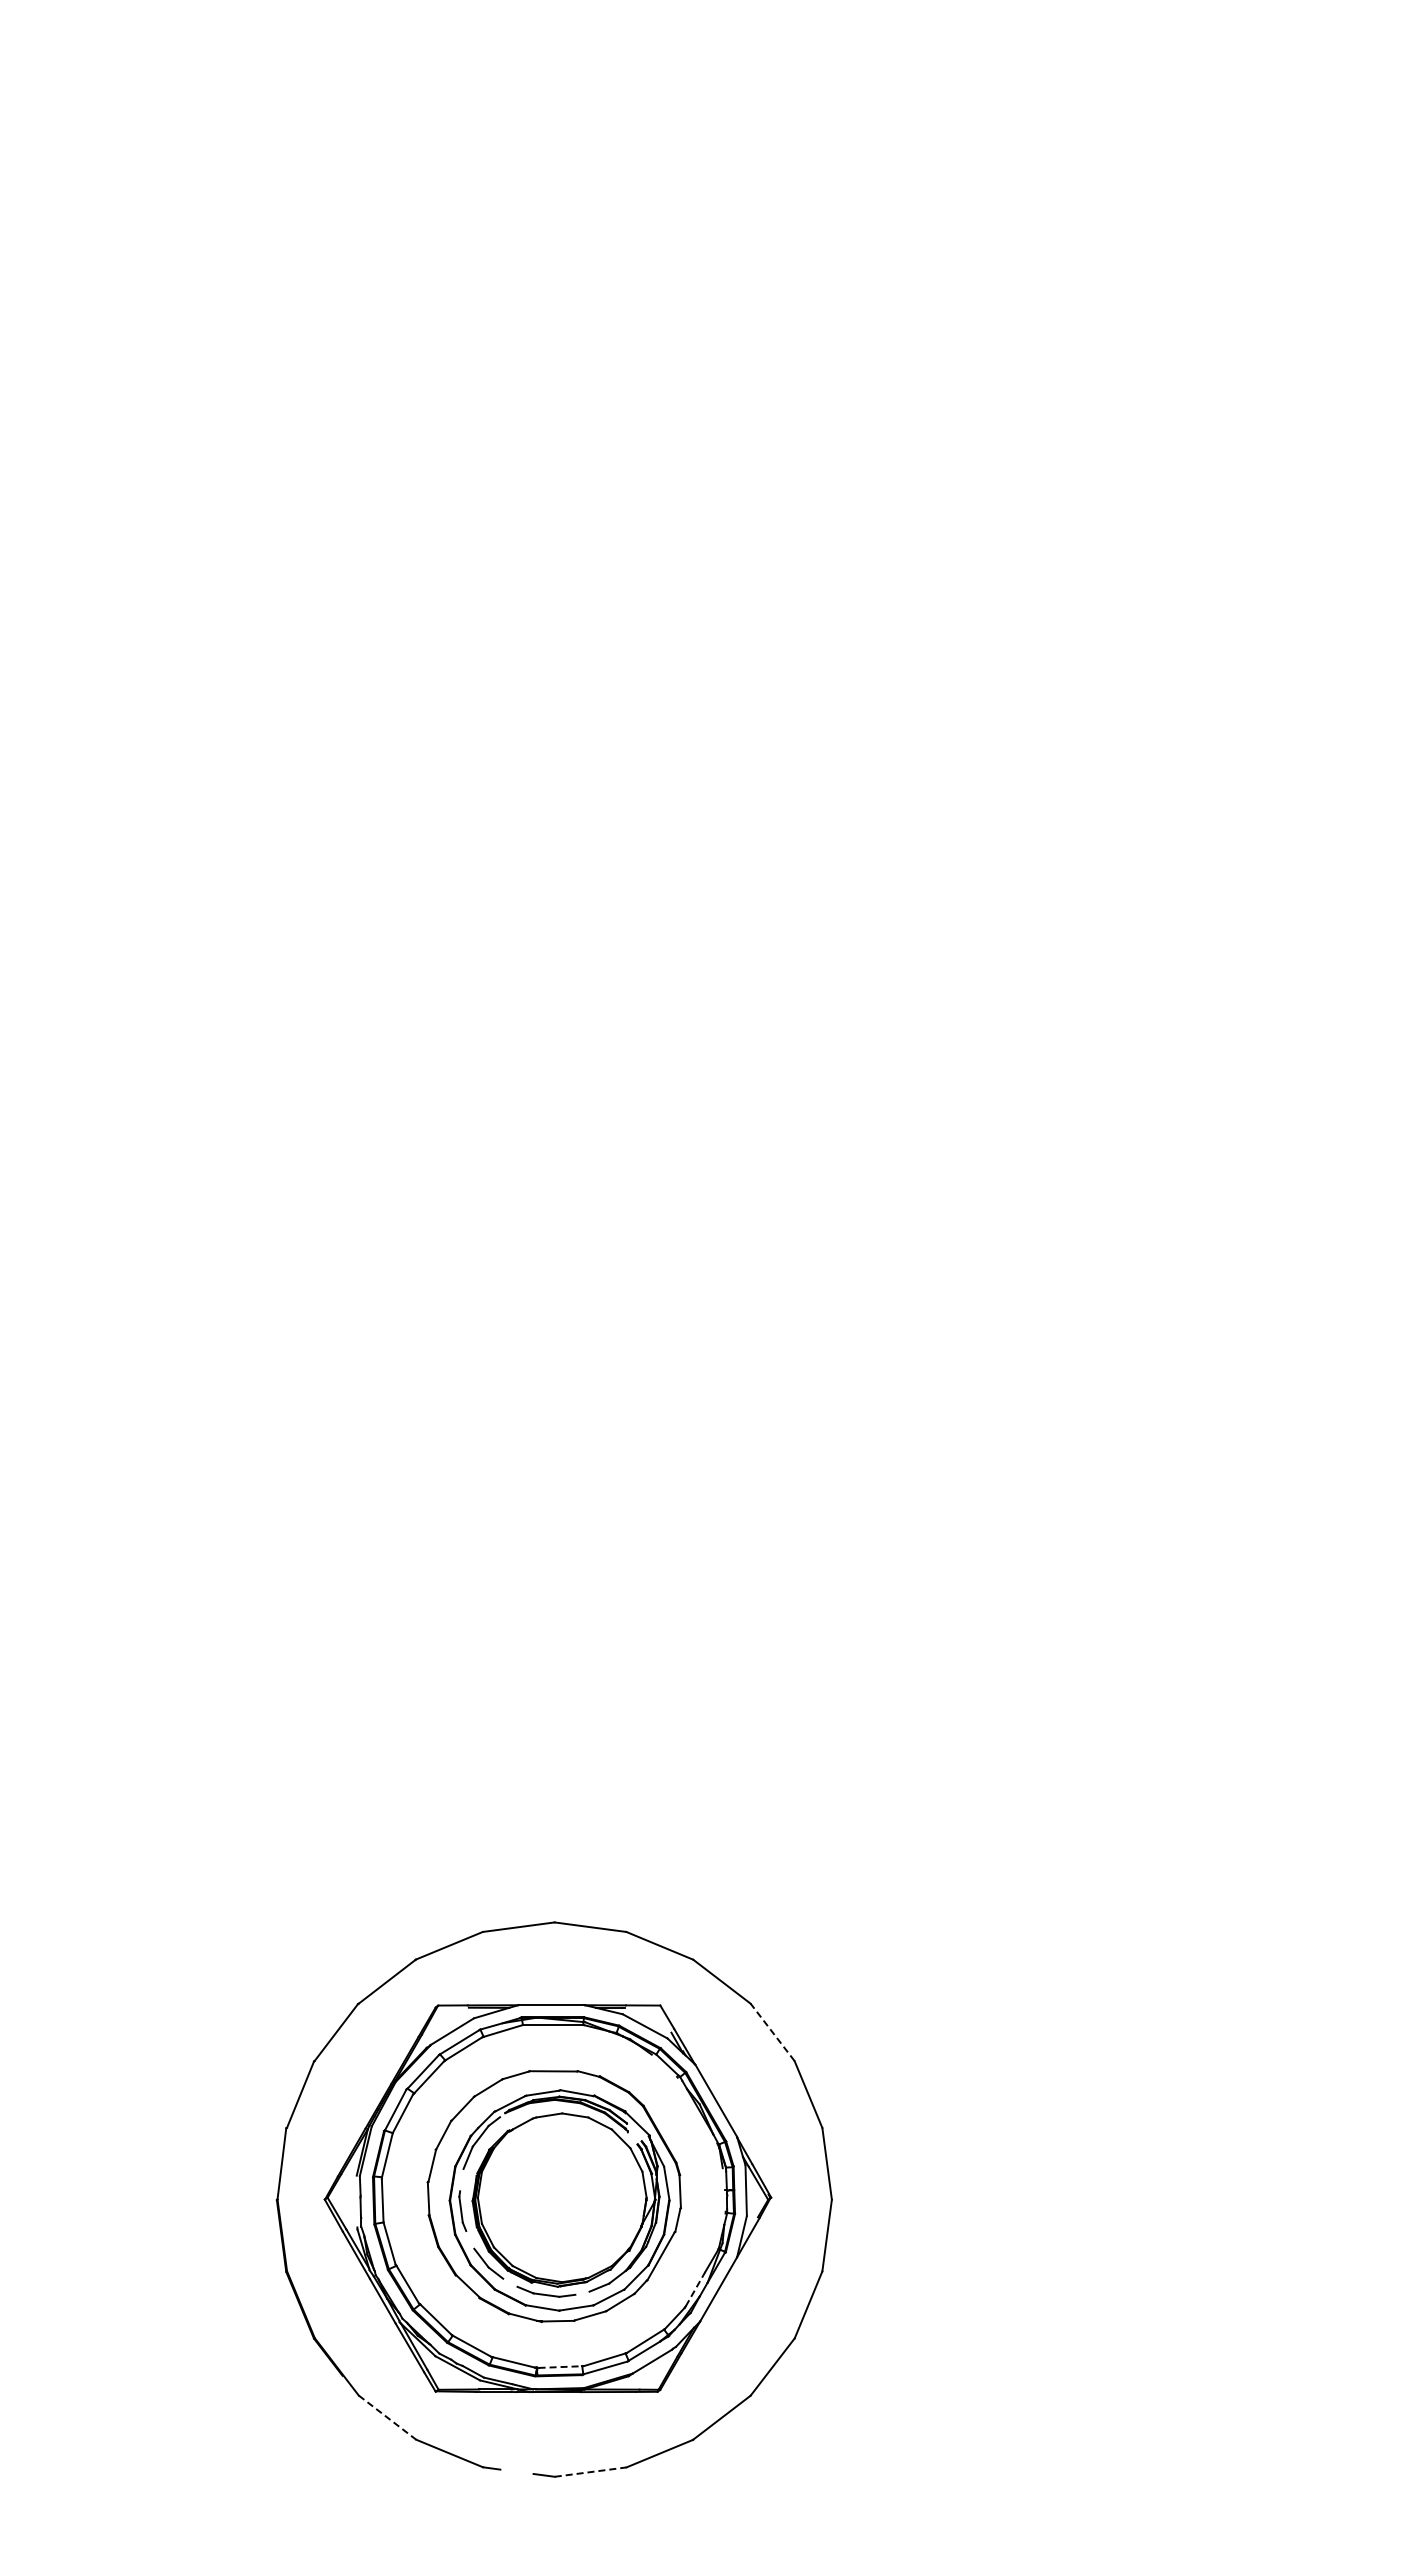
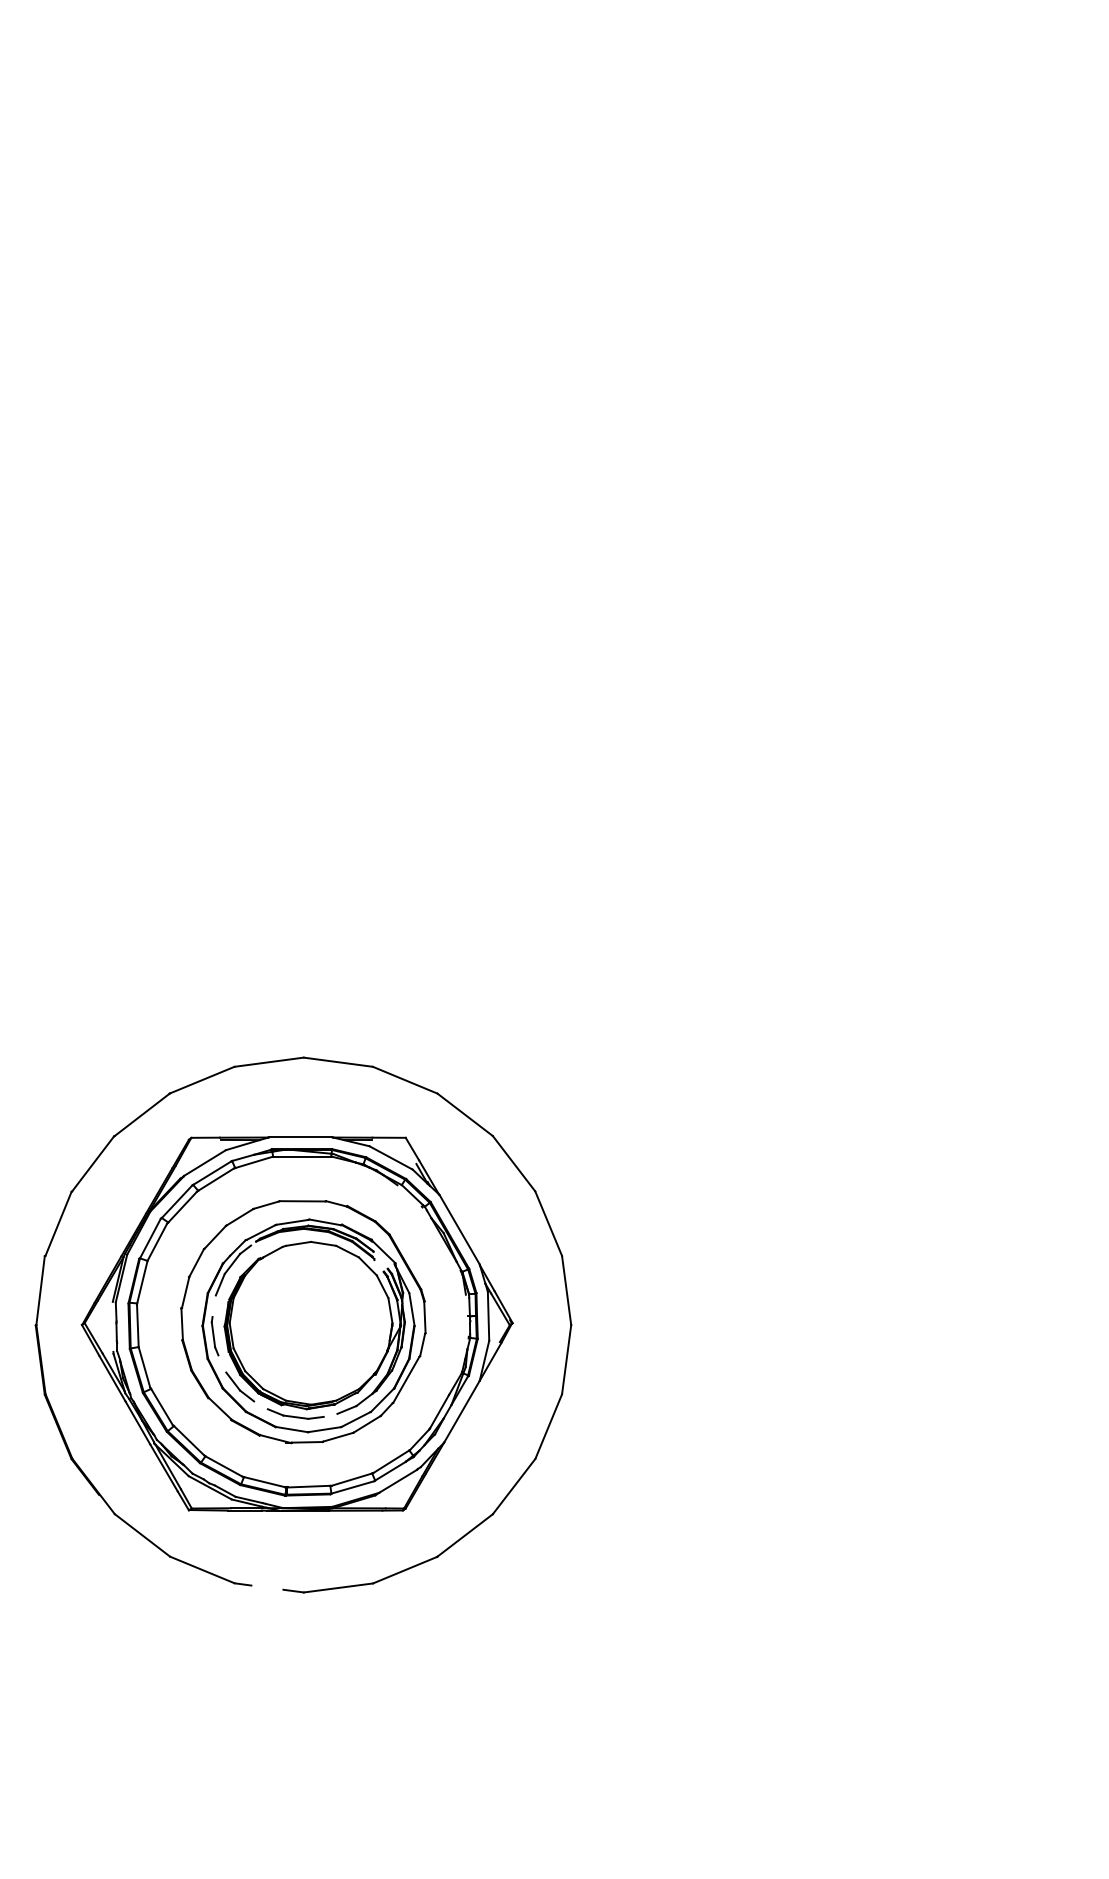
line: (772, 2031) -> (513, 1162), dashed -> solid
line: (695, 2289) -> (439, 1411), dashed -> solid
line: (560, 2367) -> (309, 1487), dashed -> solid
line: (387, 2417) -> (142, 1535), dashed -> solid
line: (591, 2472) -> (339, 1588), dashed -> solid

